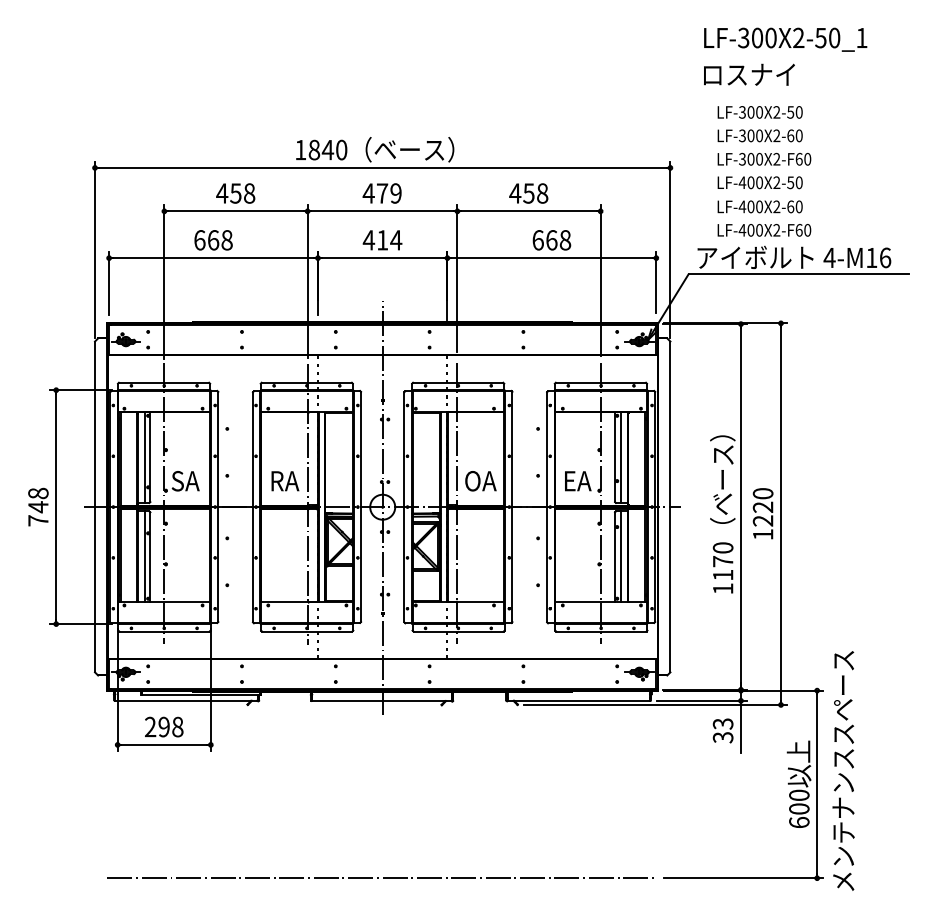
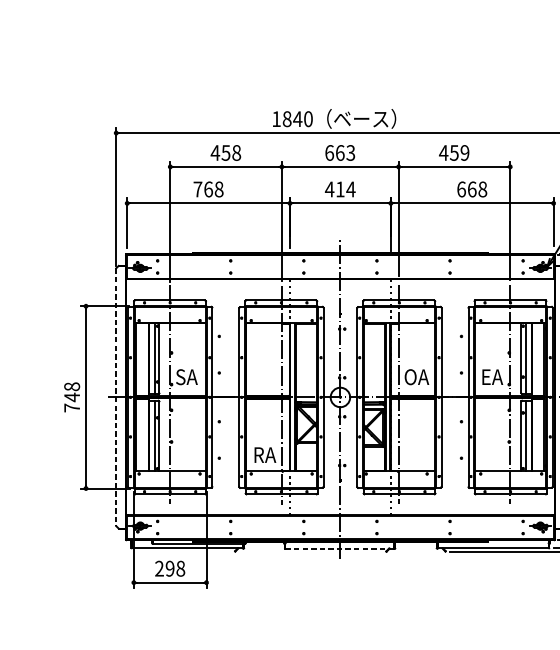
text: (381, 193) -> (339, 152), 479 -> 663
text: (542, 193) -> (464, 152), 458 -> 459
text: (199, 240) -> (197, 189), 668 -> 768
text: (285, 481) -> (265, 455), moved
line: (95, 507) -> (116, 397), solid -> dashed
line: (381, 701) -> (339, 548), solid -> dashed

